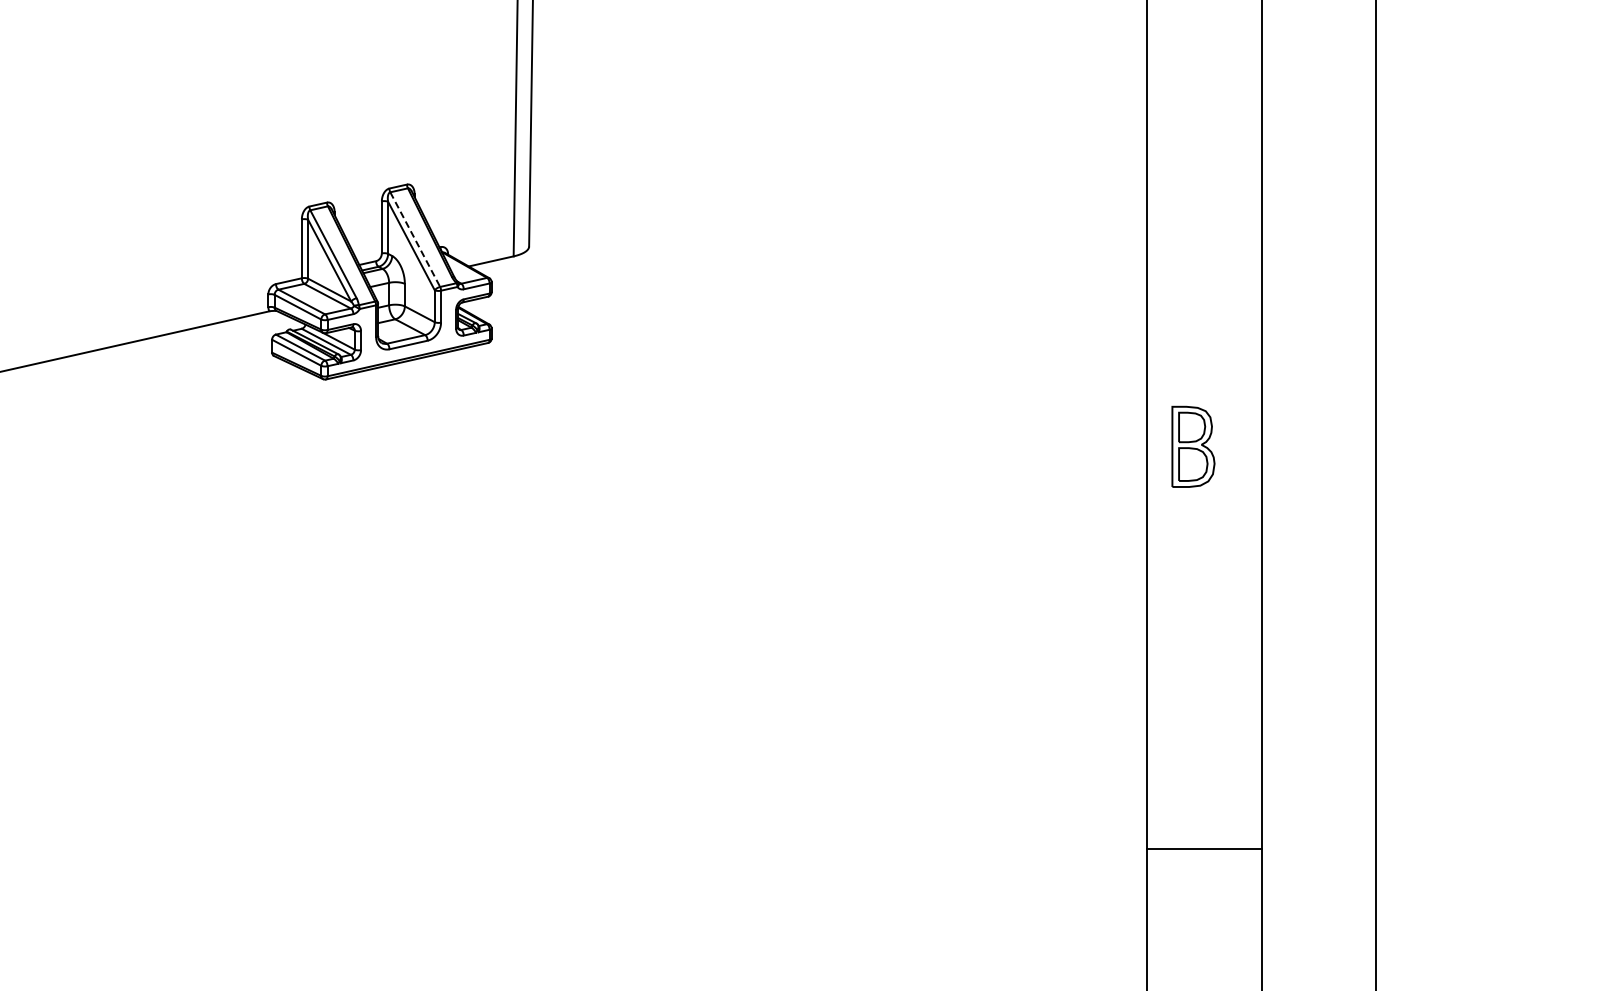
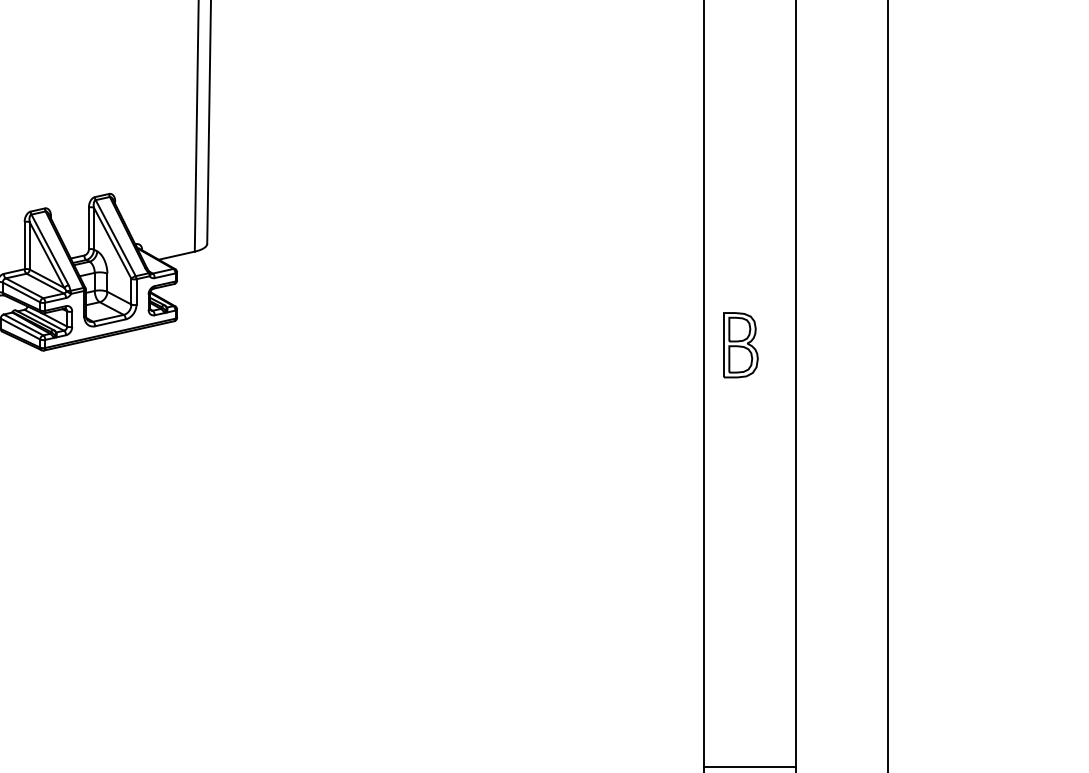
line: (415, 240) -> (115, 238), dashed -> solid
part: (1193, 446) -> (740, 344), moved
line: (1203, 848) -> (748, 766), moved

